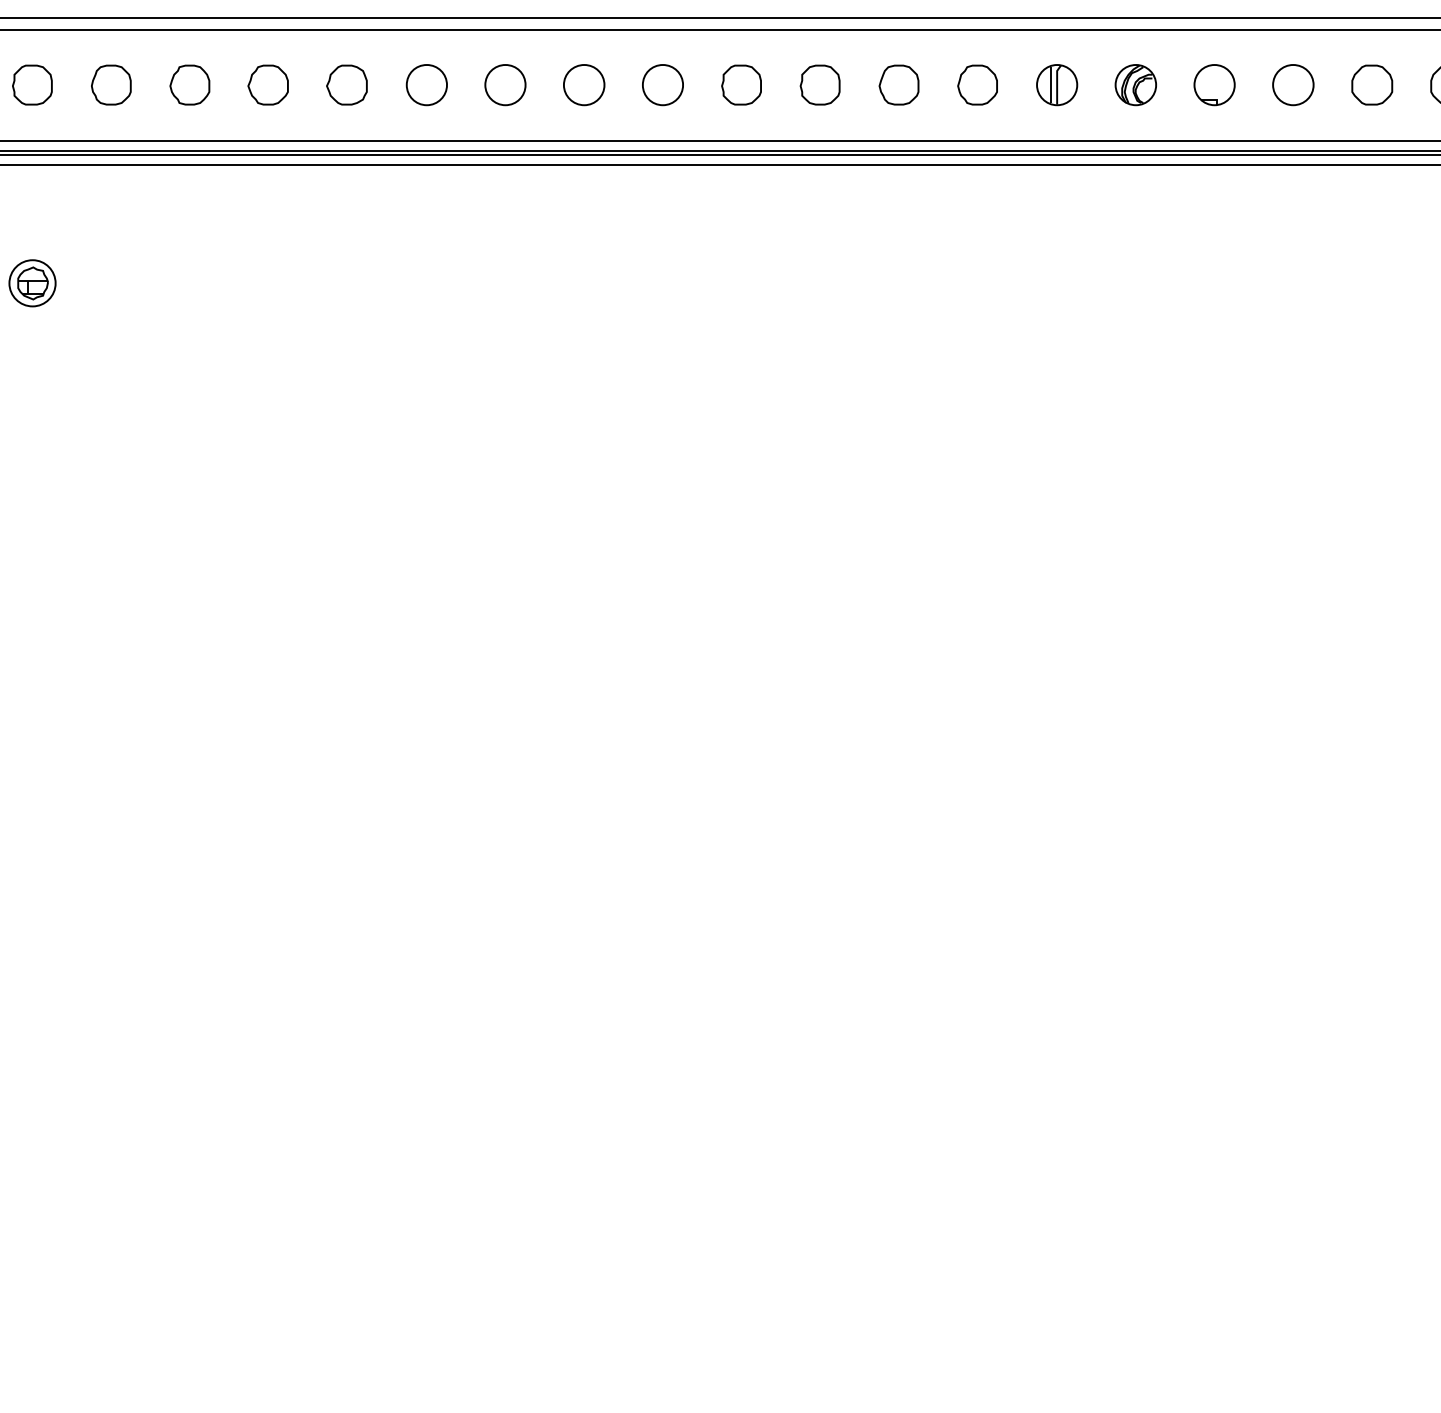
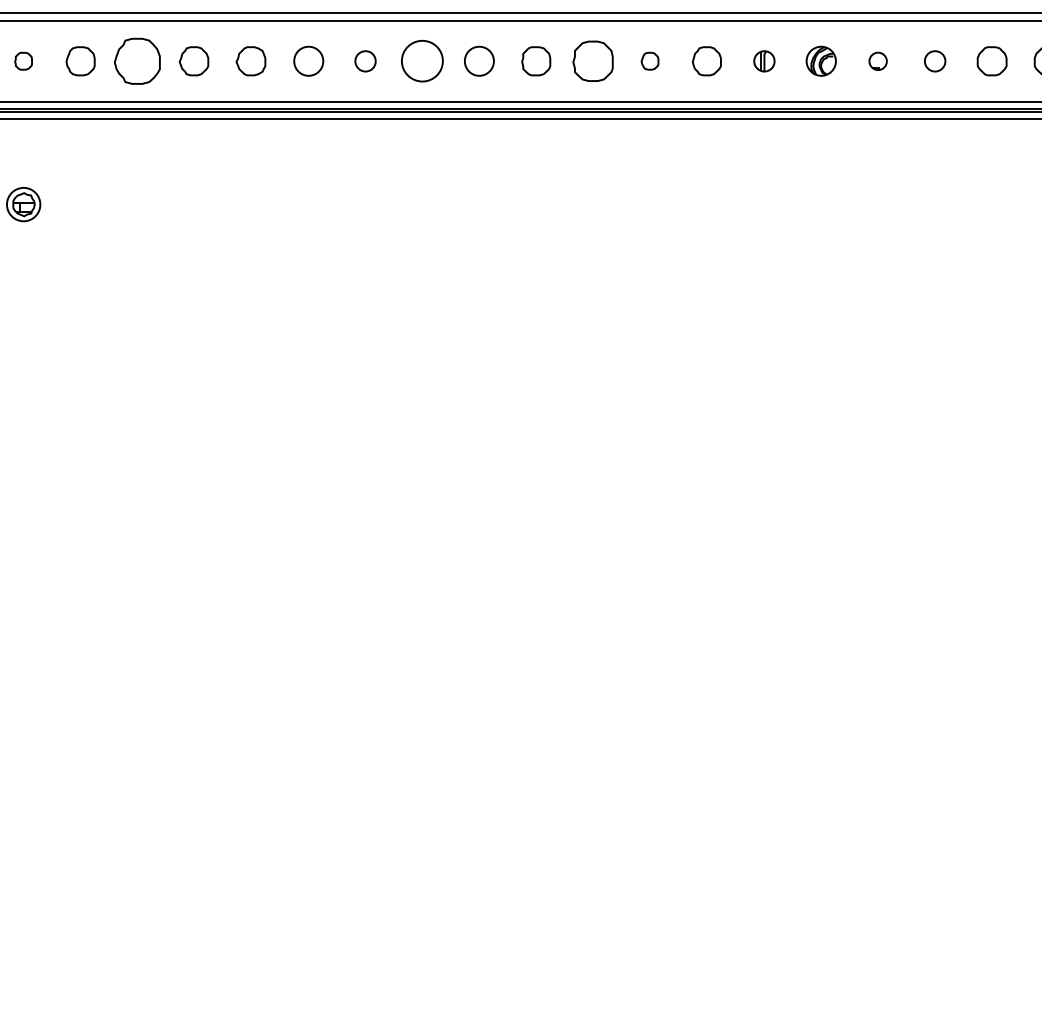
part: (32, 84) -> (23, 60), size x0.6
part: (189, 84) -> (137, 60), size x1.6
part: (819, 84) -> (592, 60), size x1.4
part: (898, 84) -> (649, 60), size x0.6
part: (505, 85) -> (365, 61), size x0.7
part: (584, 85) -> (422, 61), size x1.4
part: (1057, 85) -> (764, 61), size x0.7
part: (1214, 85) -> (878, 61), size x0.6
part: (1293, 85) -> (935, 61), size x0.7

